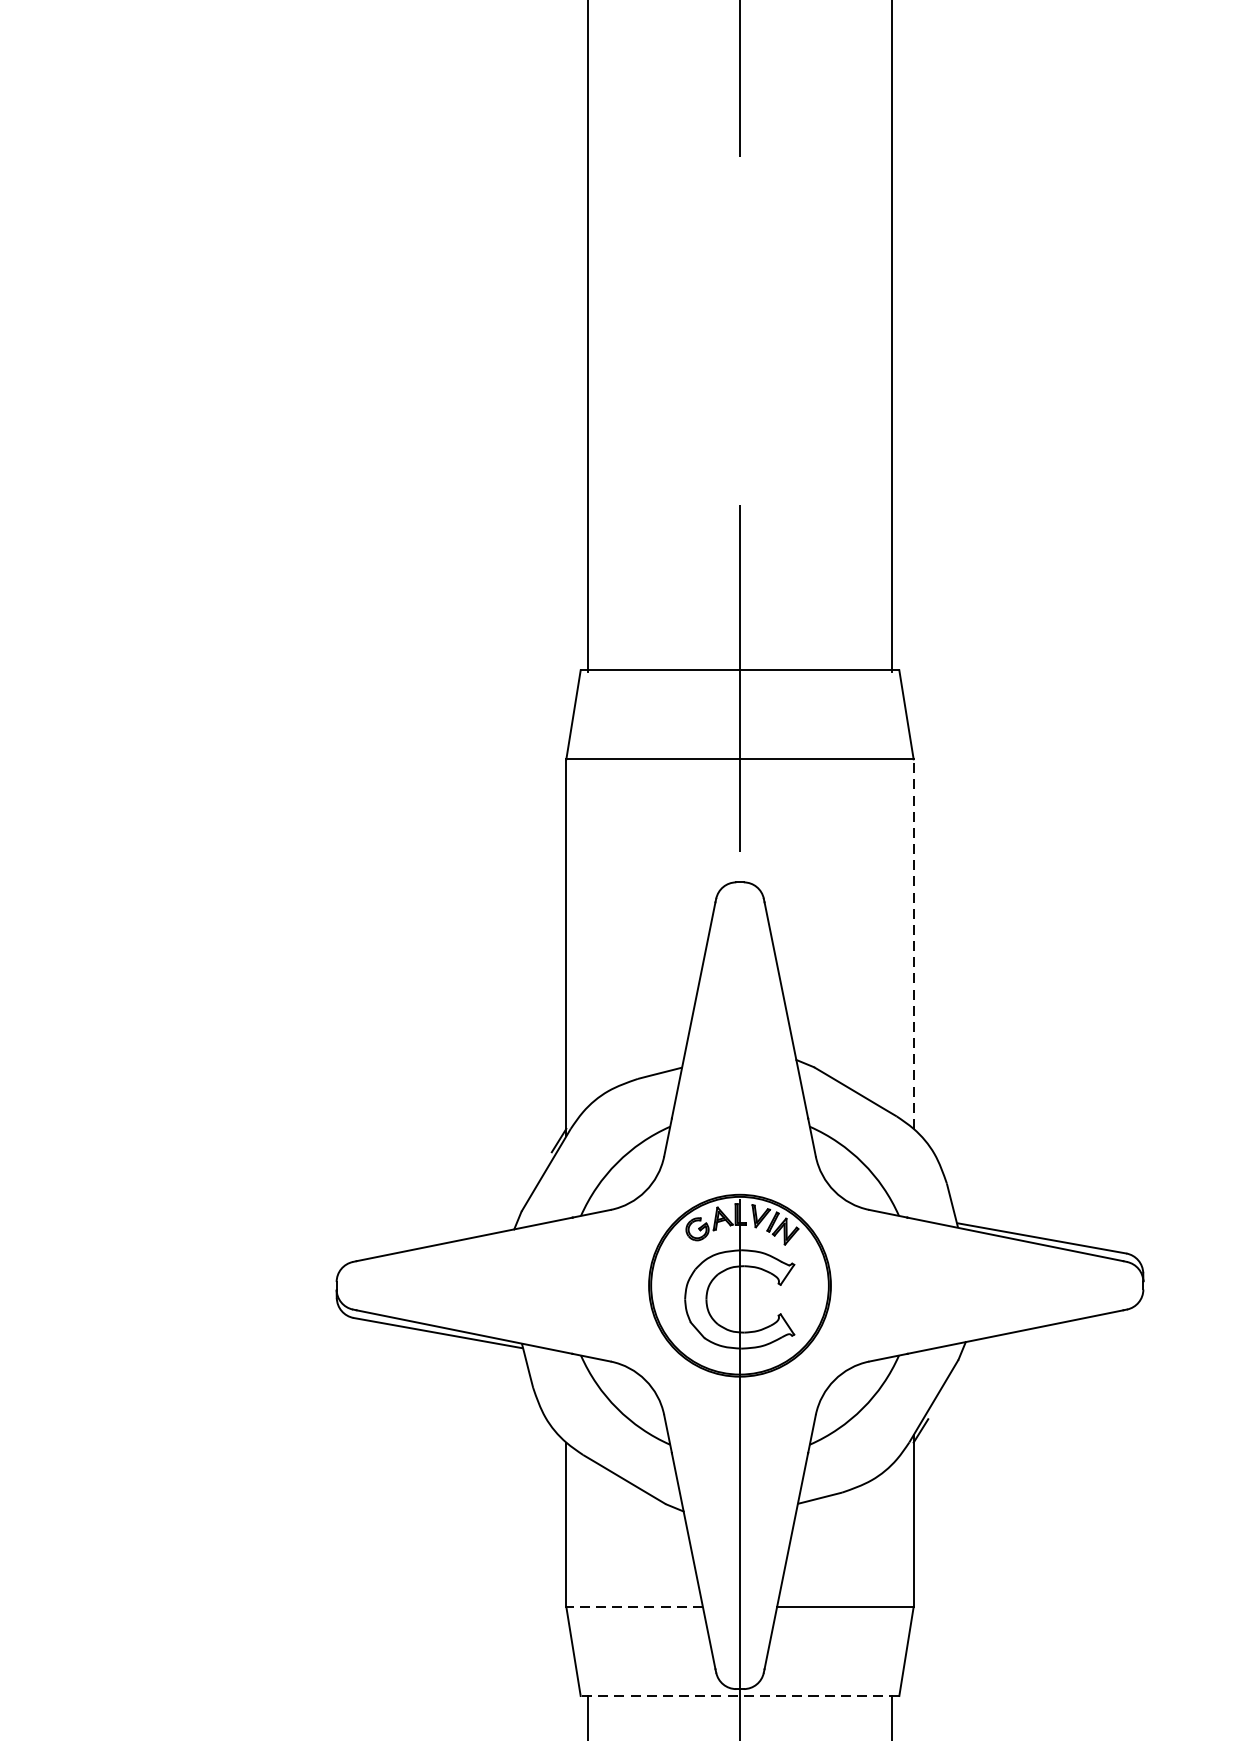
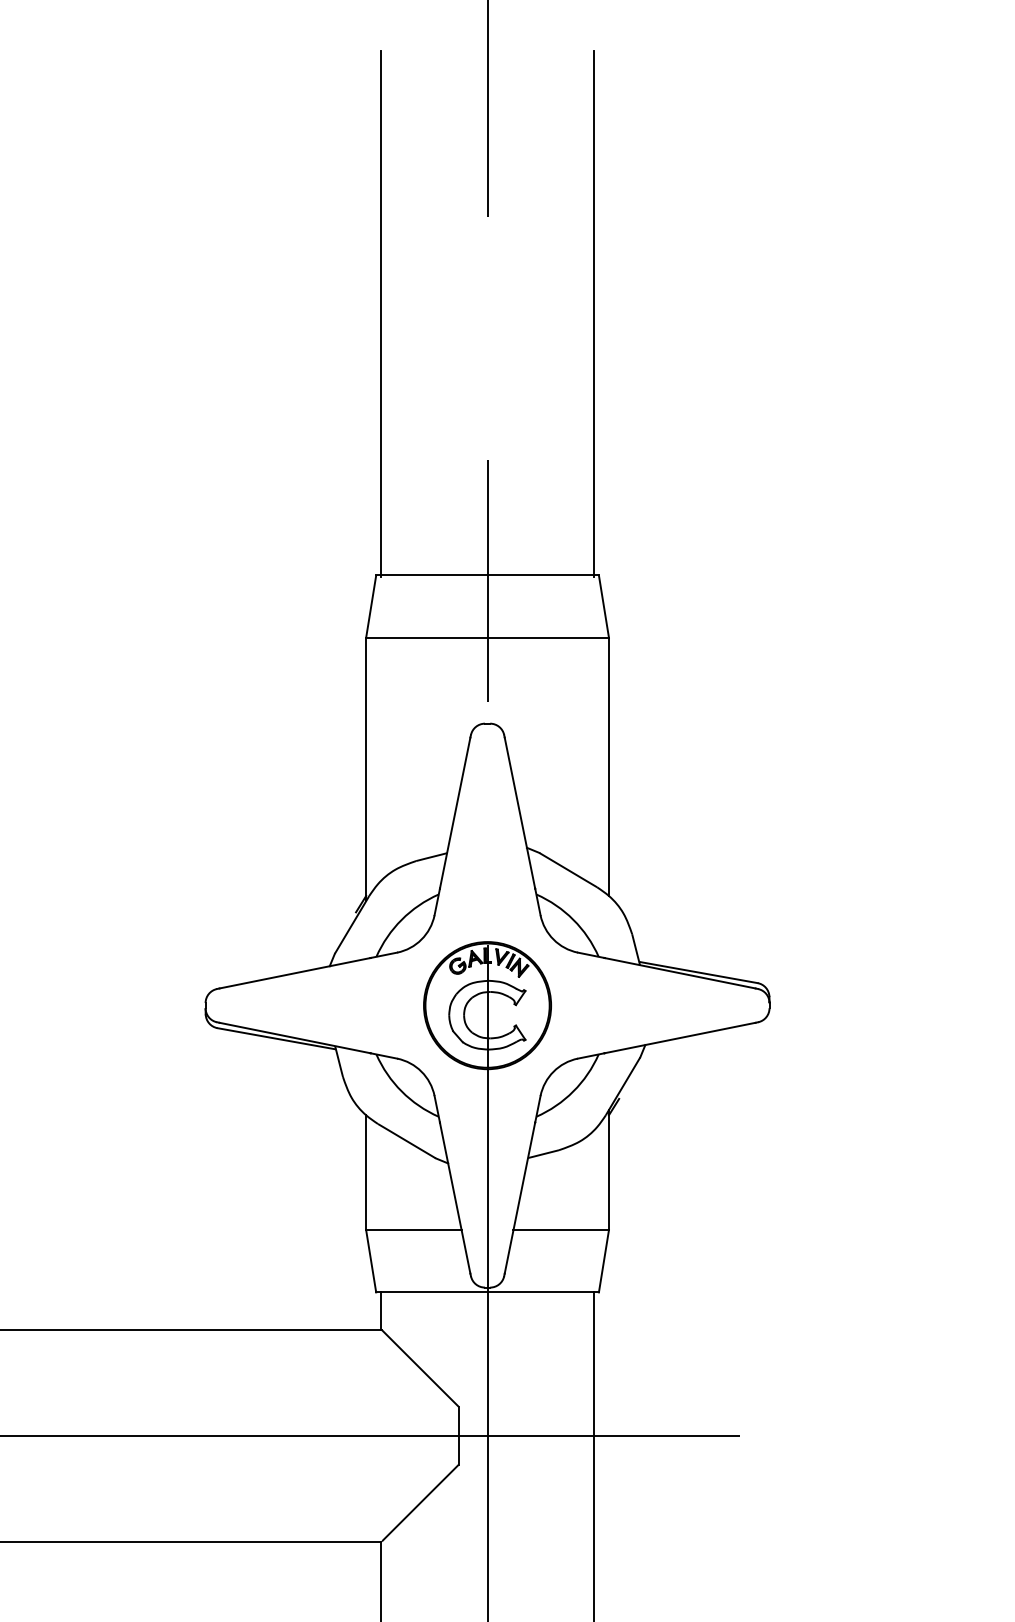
line: (913, 943) -> (608, 766), dashed -> solid
line: (634, 1607) -> (413, 1230), dashed -> solid
line: (739, 1696) -> (487, 1292), dashed -> solid

